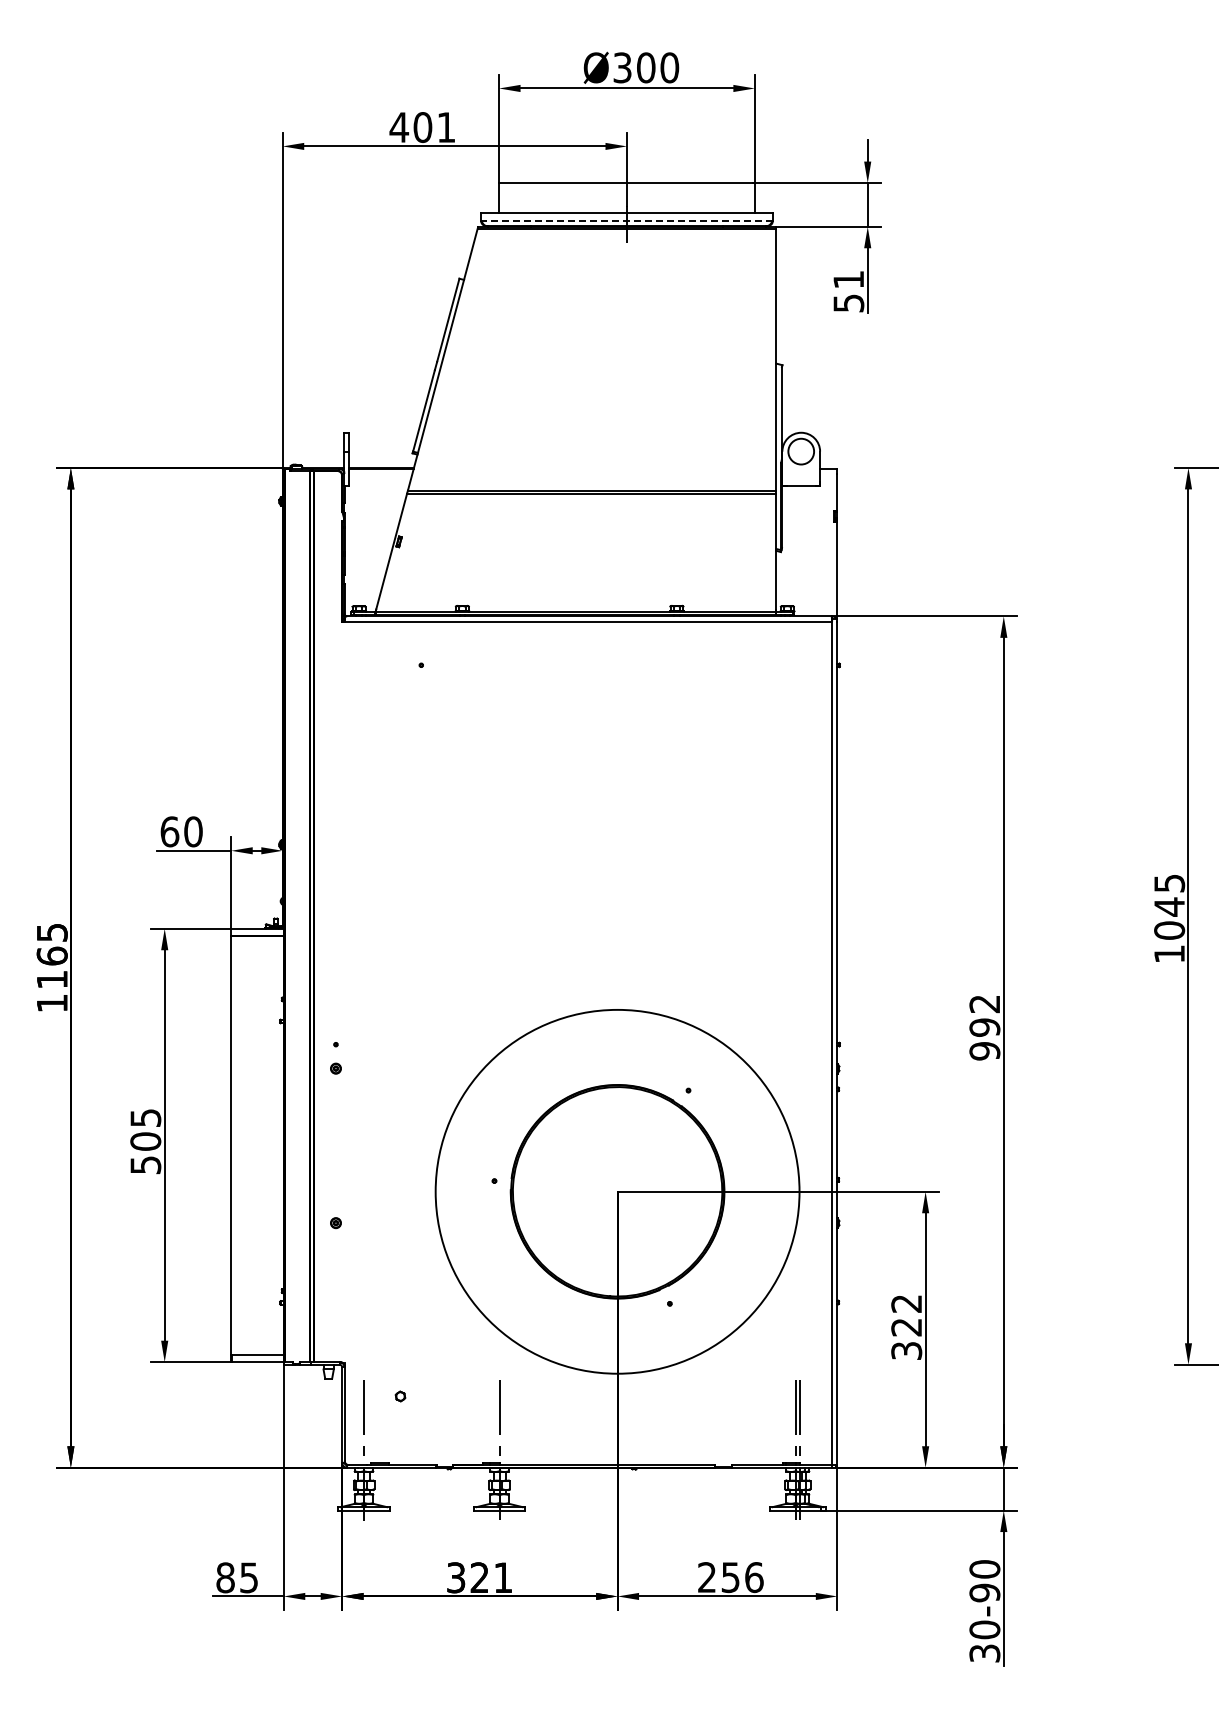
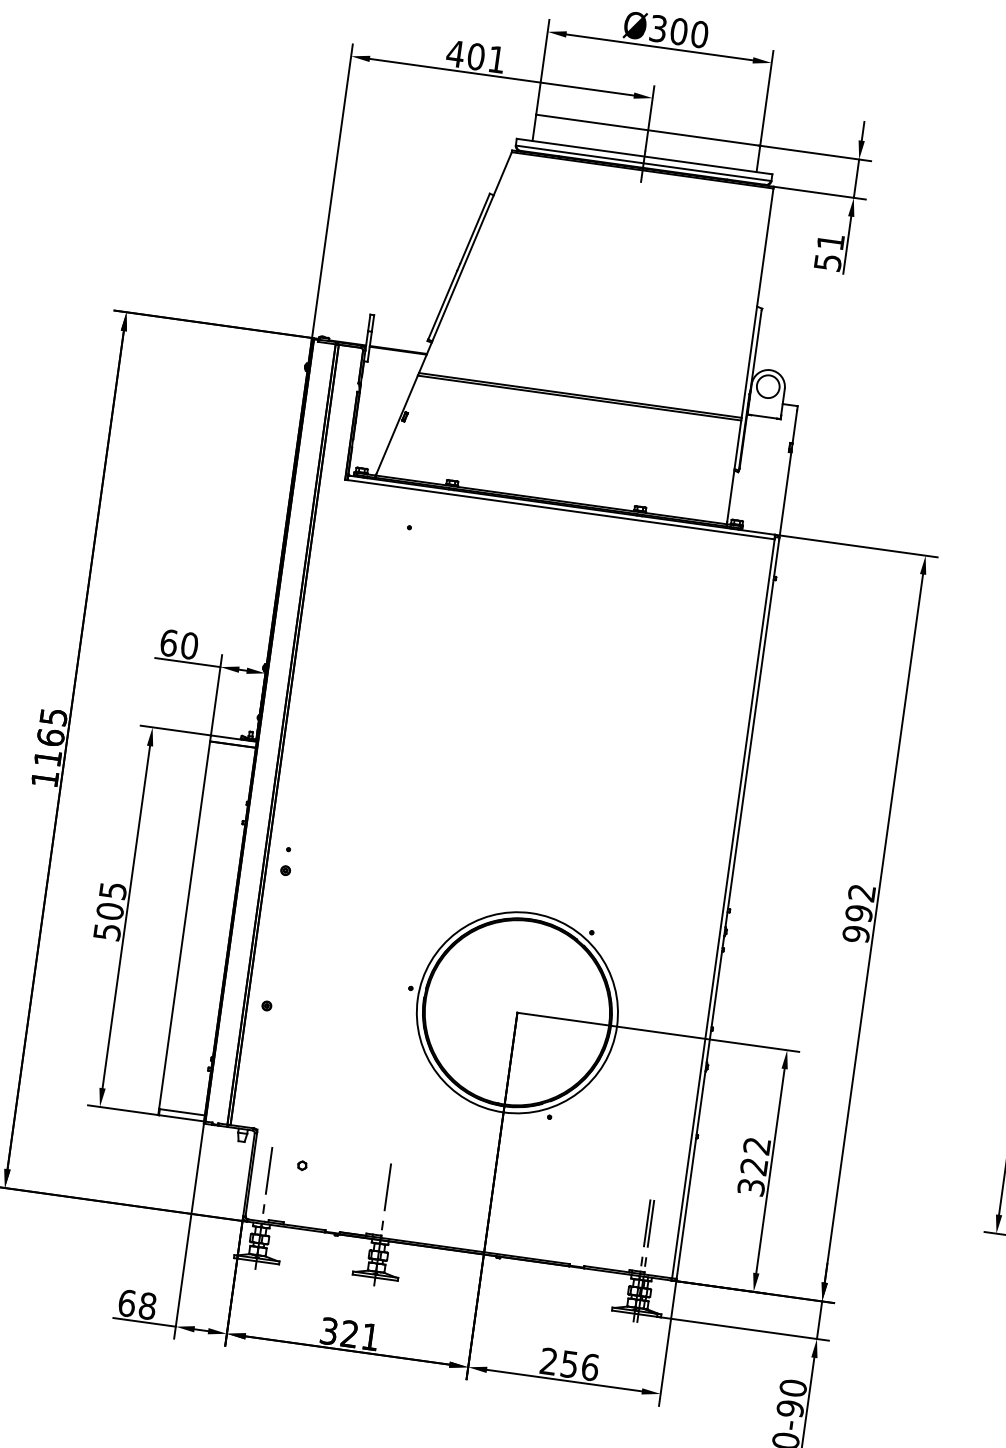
line: (626, 220) -> (643, 163), dashed -> solid
circle: (617, 1191) -> (517, 1012), size x0.62
text: (237, 1577) -> (137, 1304), 85 -> 68

